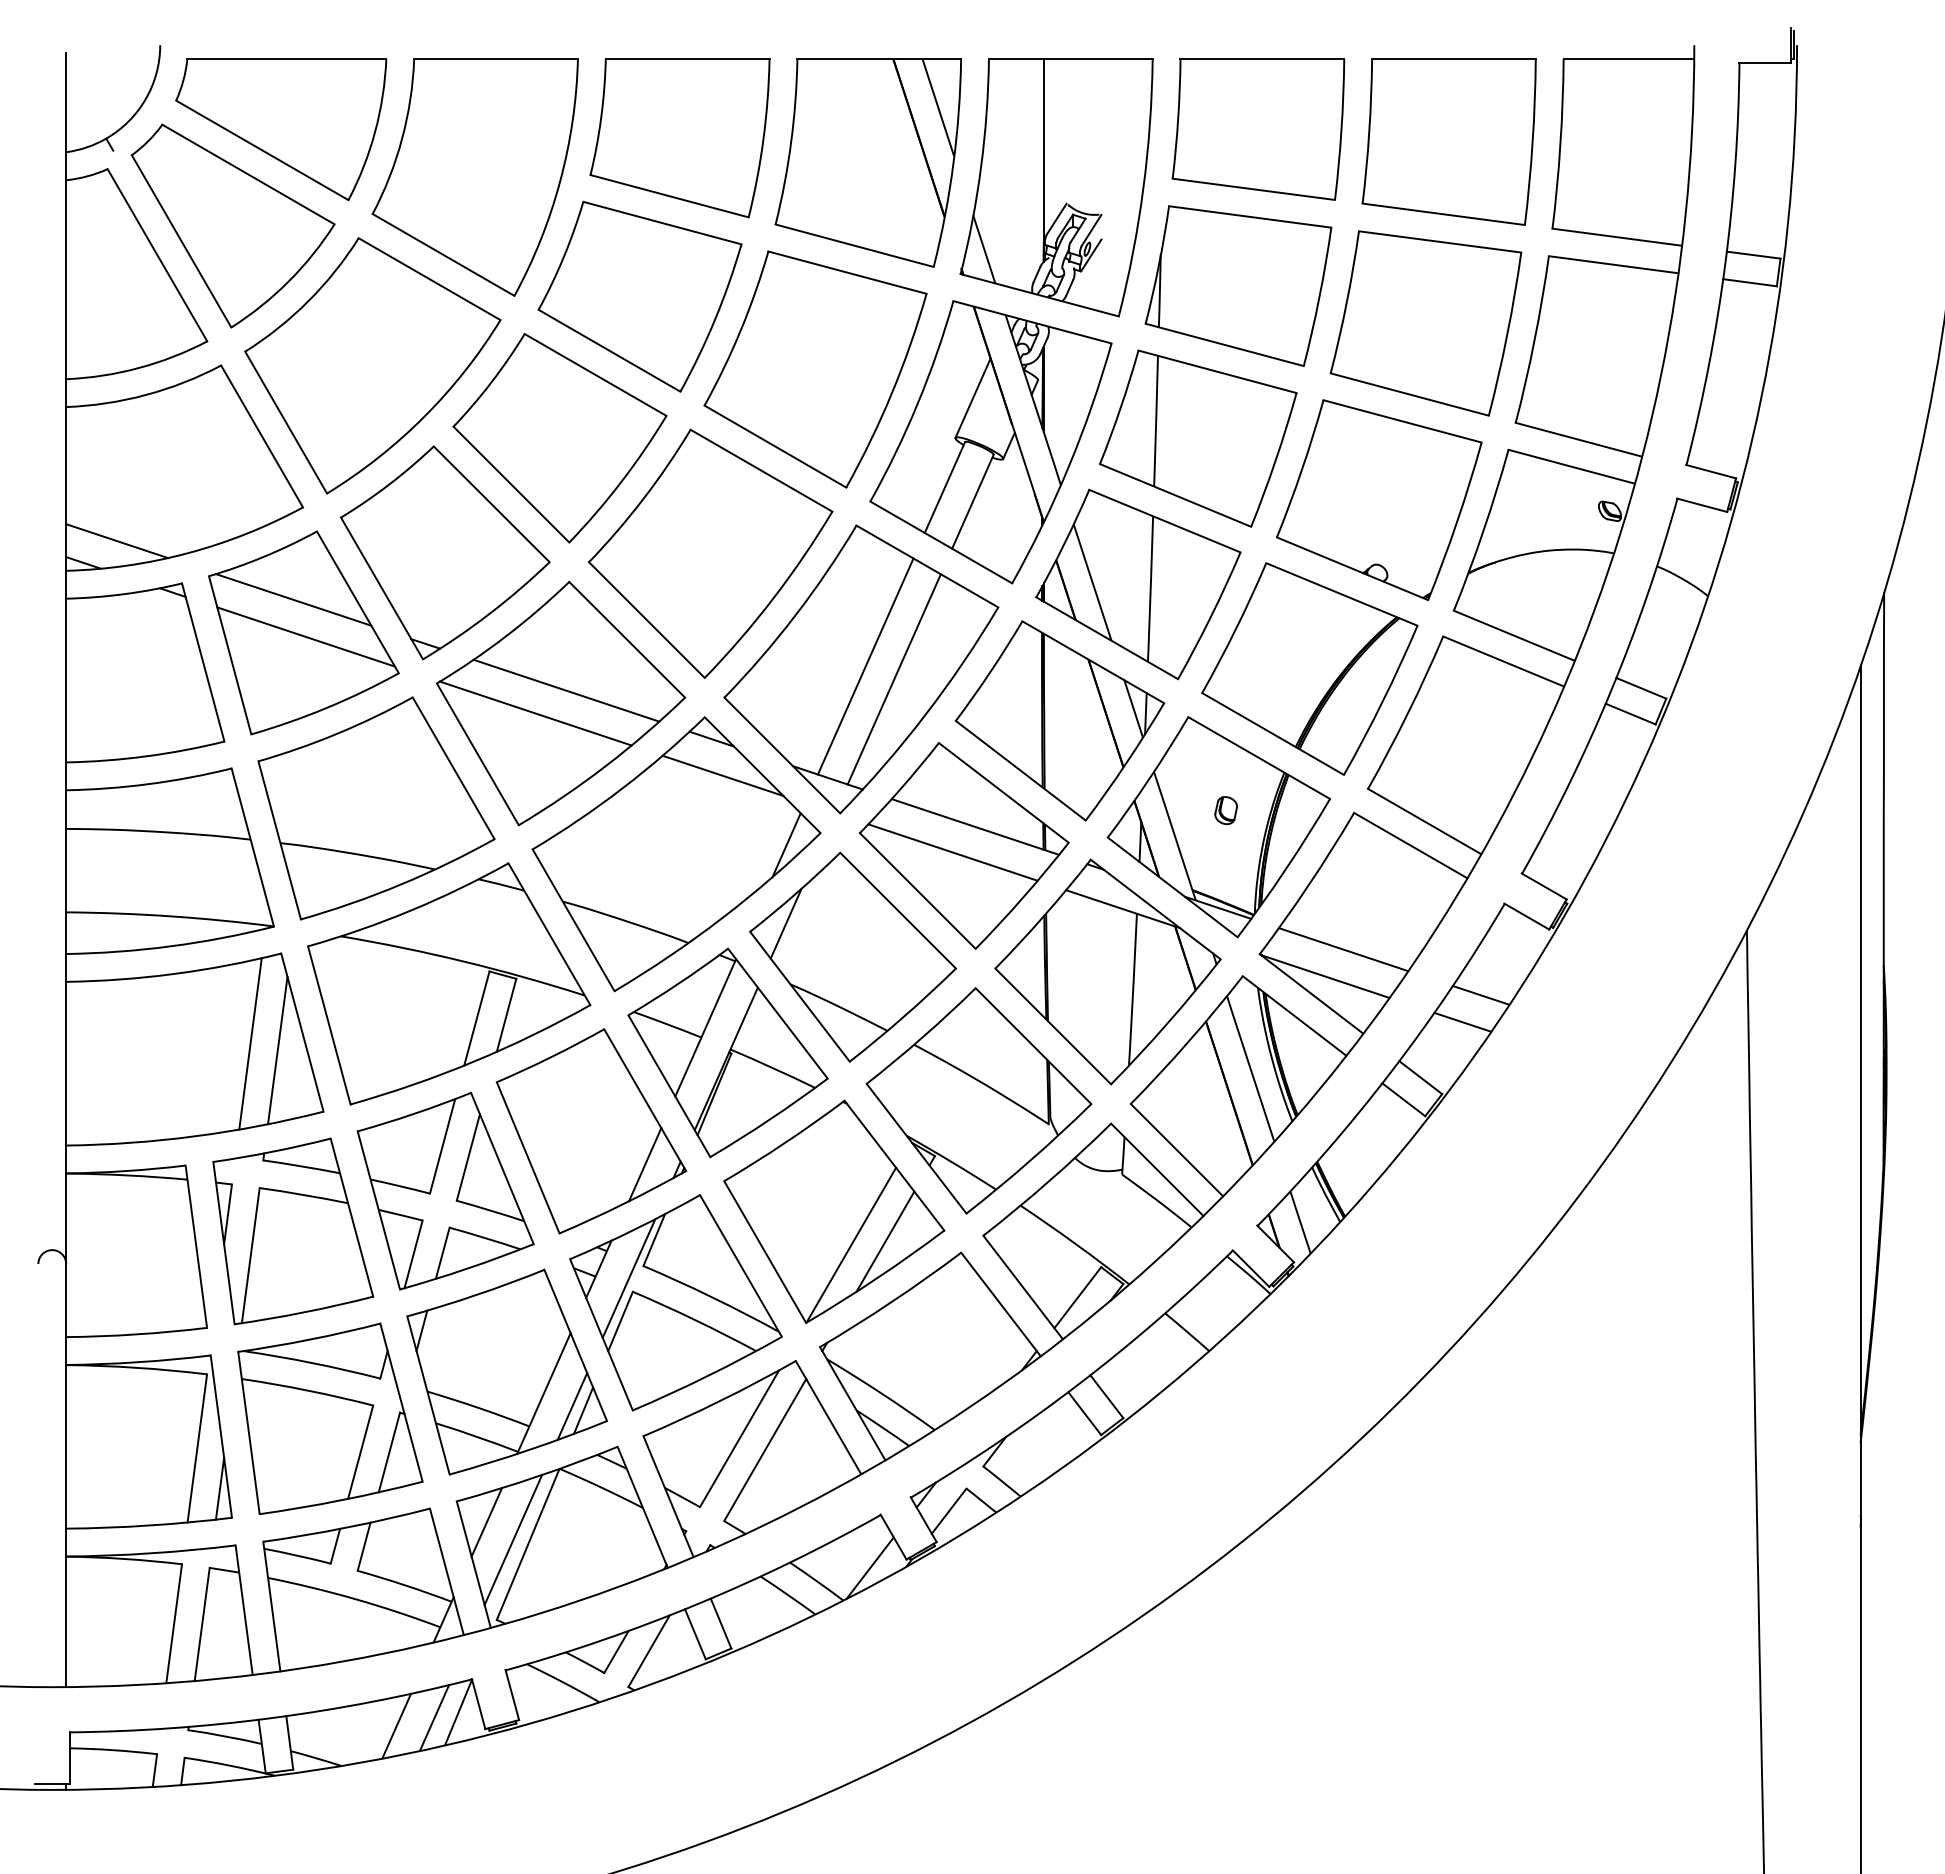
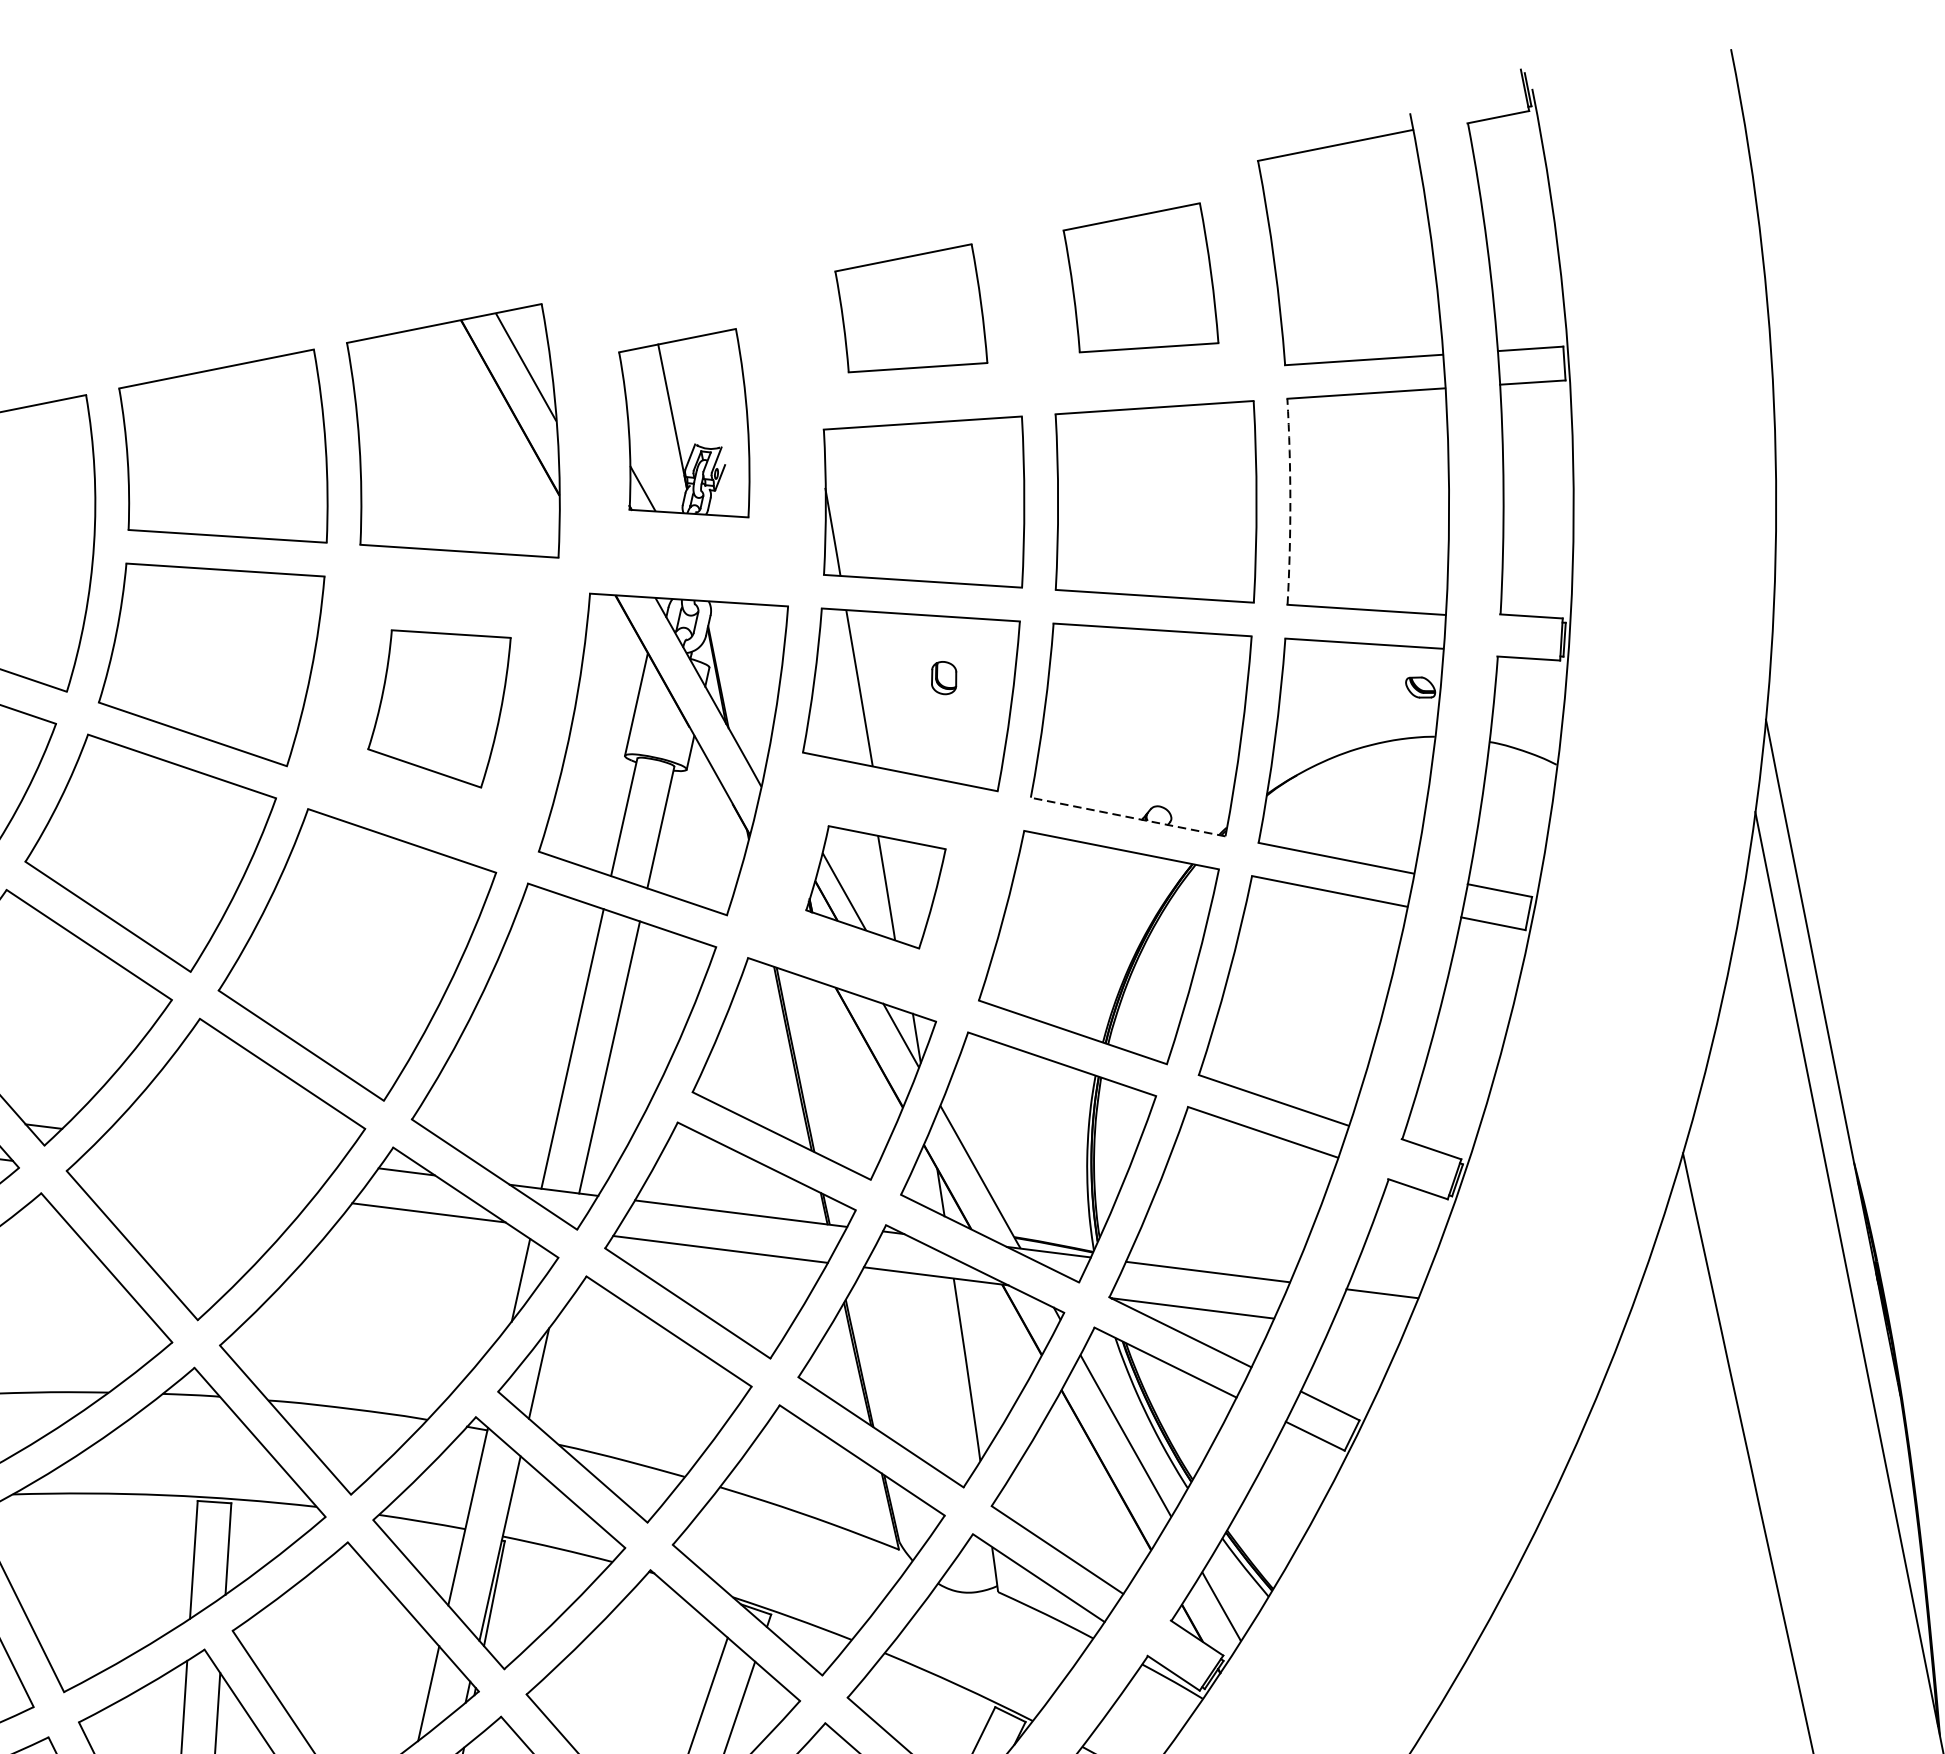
part: (1258, 129) -> (911, 317), size x0.7
part: (1448, 141) -> (1140, 286), size x0.7
part: (1056, 187) -> (685, 434), size x0.6
arc: (1534, 340) -> (1290, 502), solid -> dashed
part: (815, 369) -> (442, 707), size x0.6
line: (1352, 568) -> (1128, 816), solid -> dashed
part: (1138, 584) -> (877, 886), size x0.6
line: (566, 690) -> (222, 1148), removed
line: (535, 713) -> (191, 1183), removed
part: (1225, 810) -> (943, 678), moved
line: (1462, 1021) -> (1366, 1329), removed

